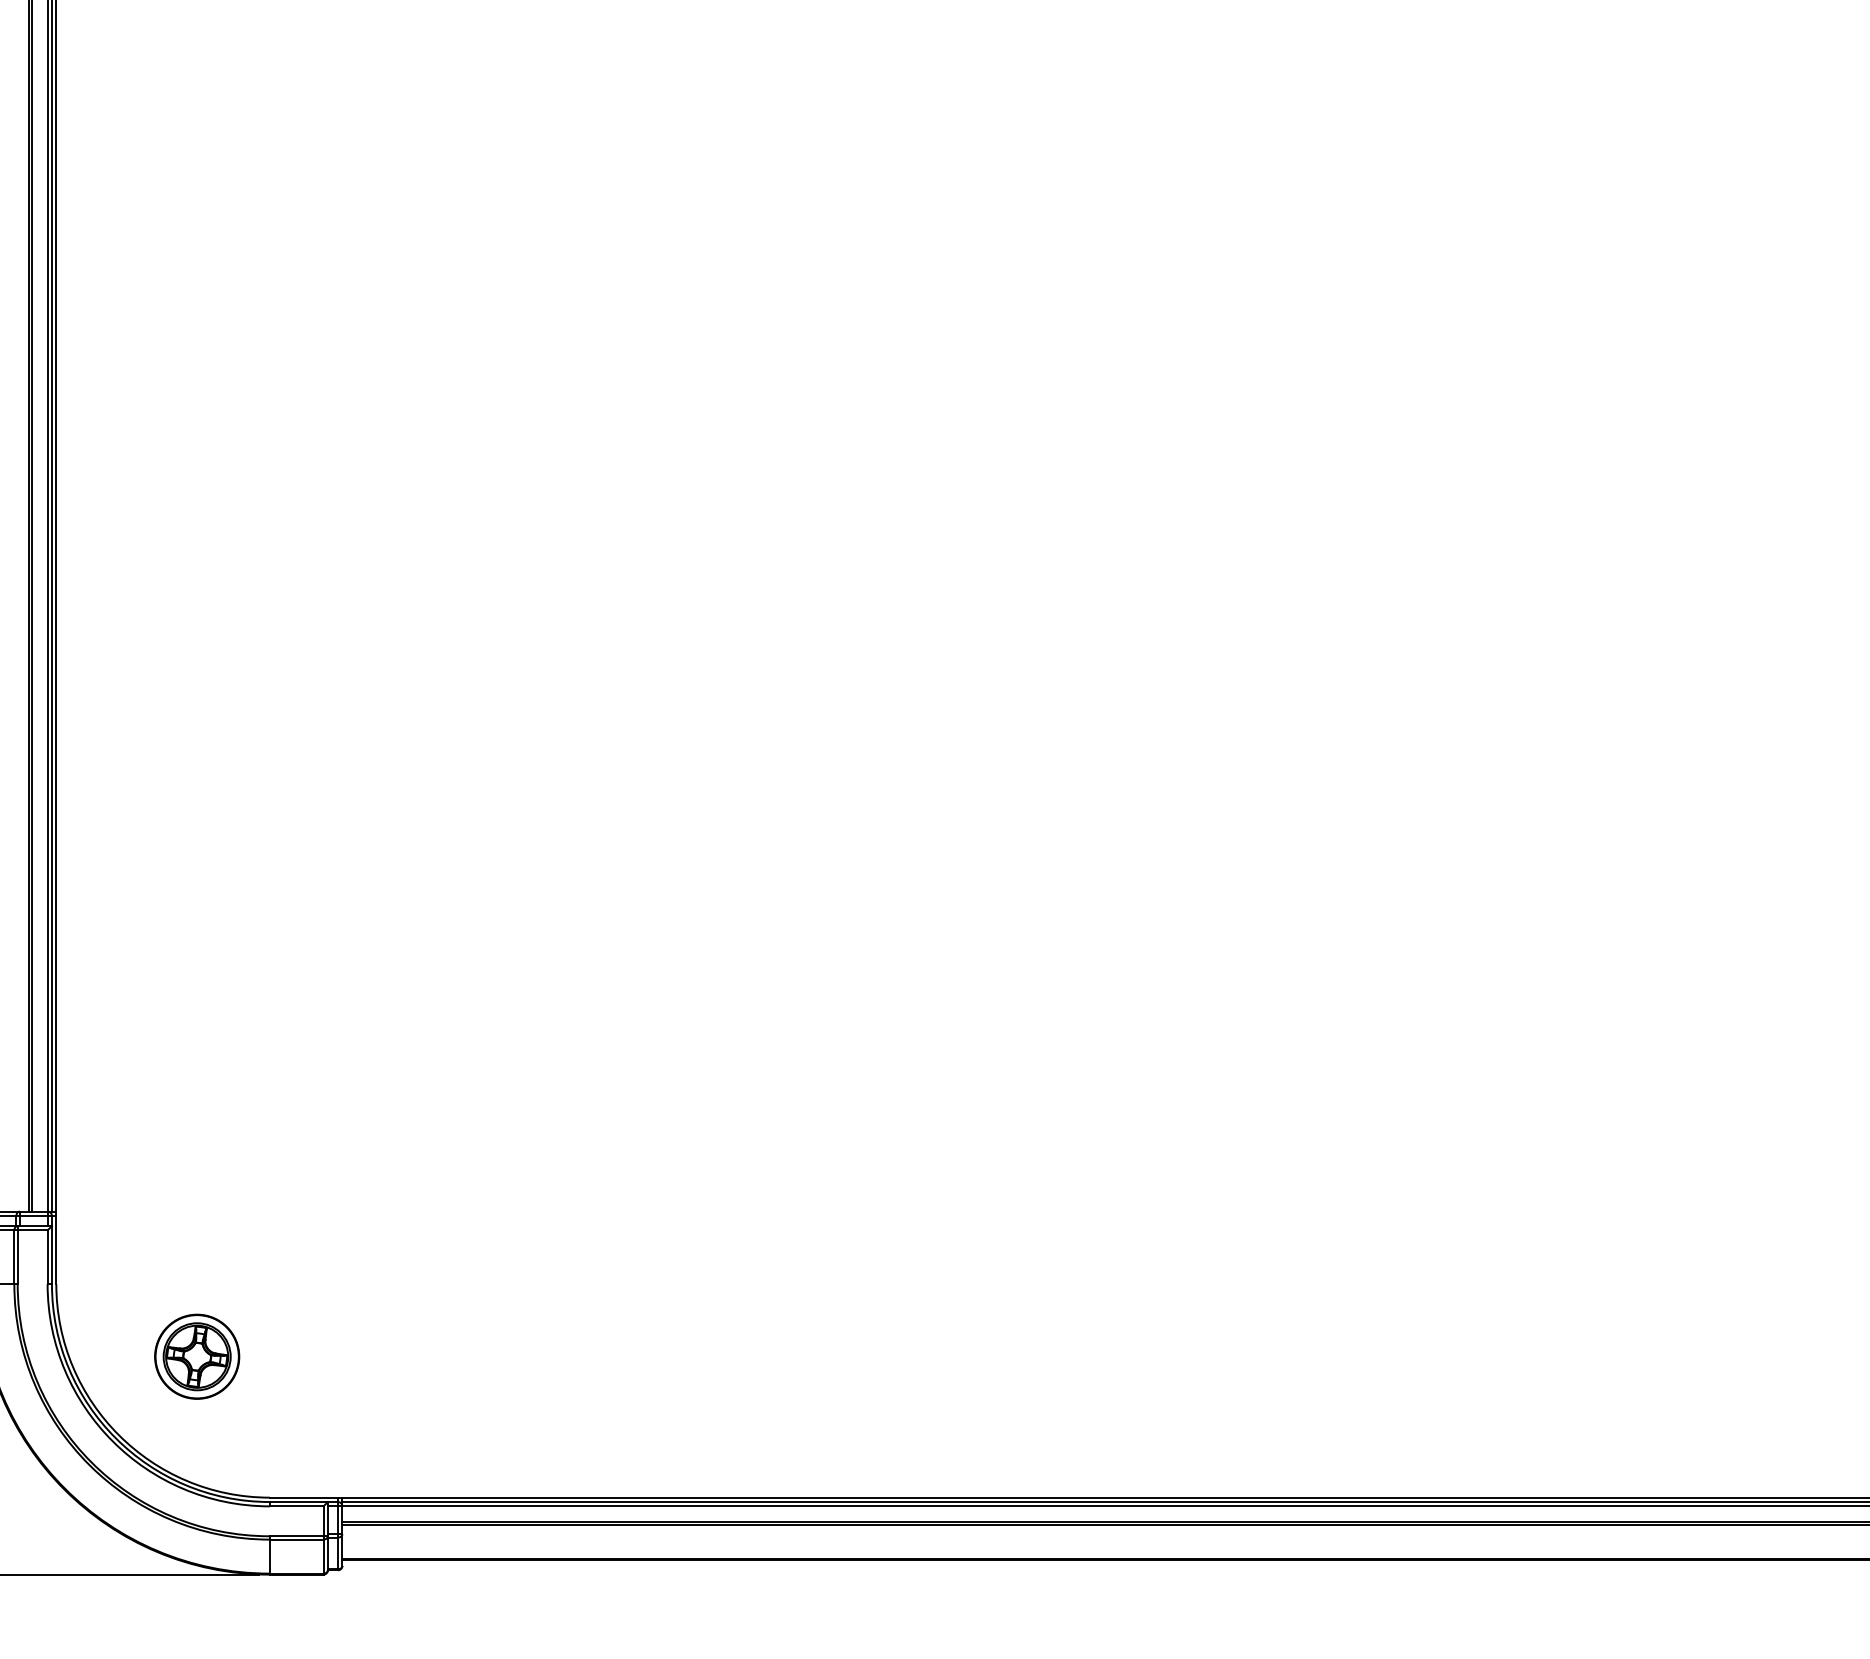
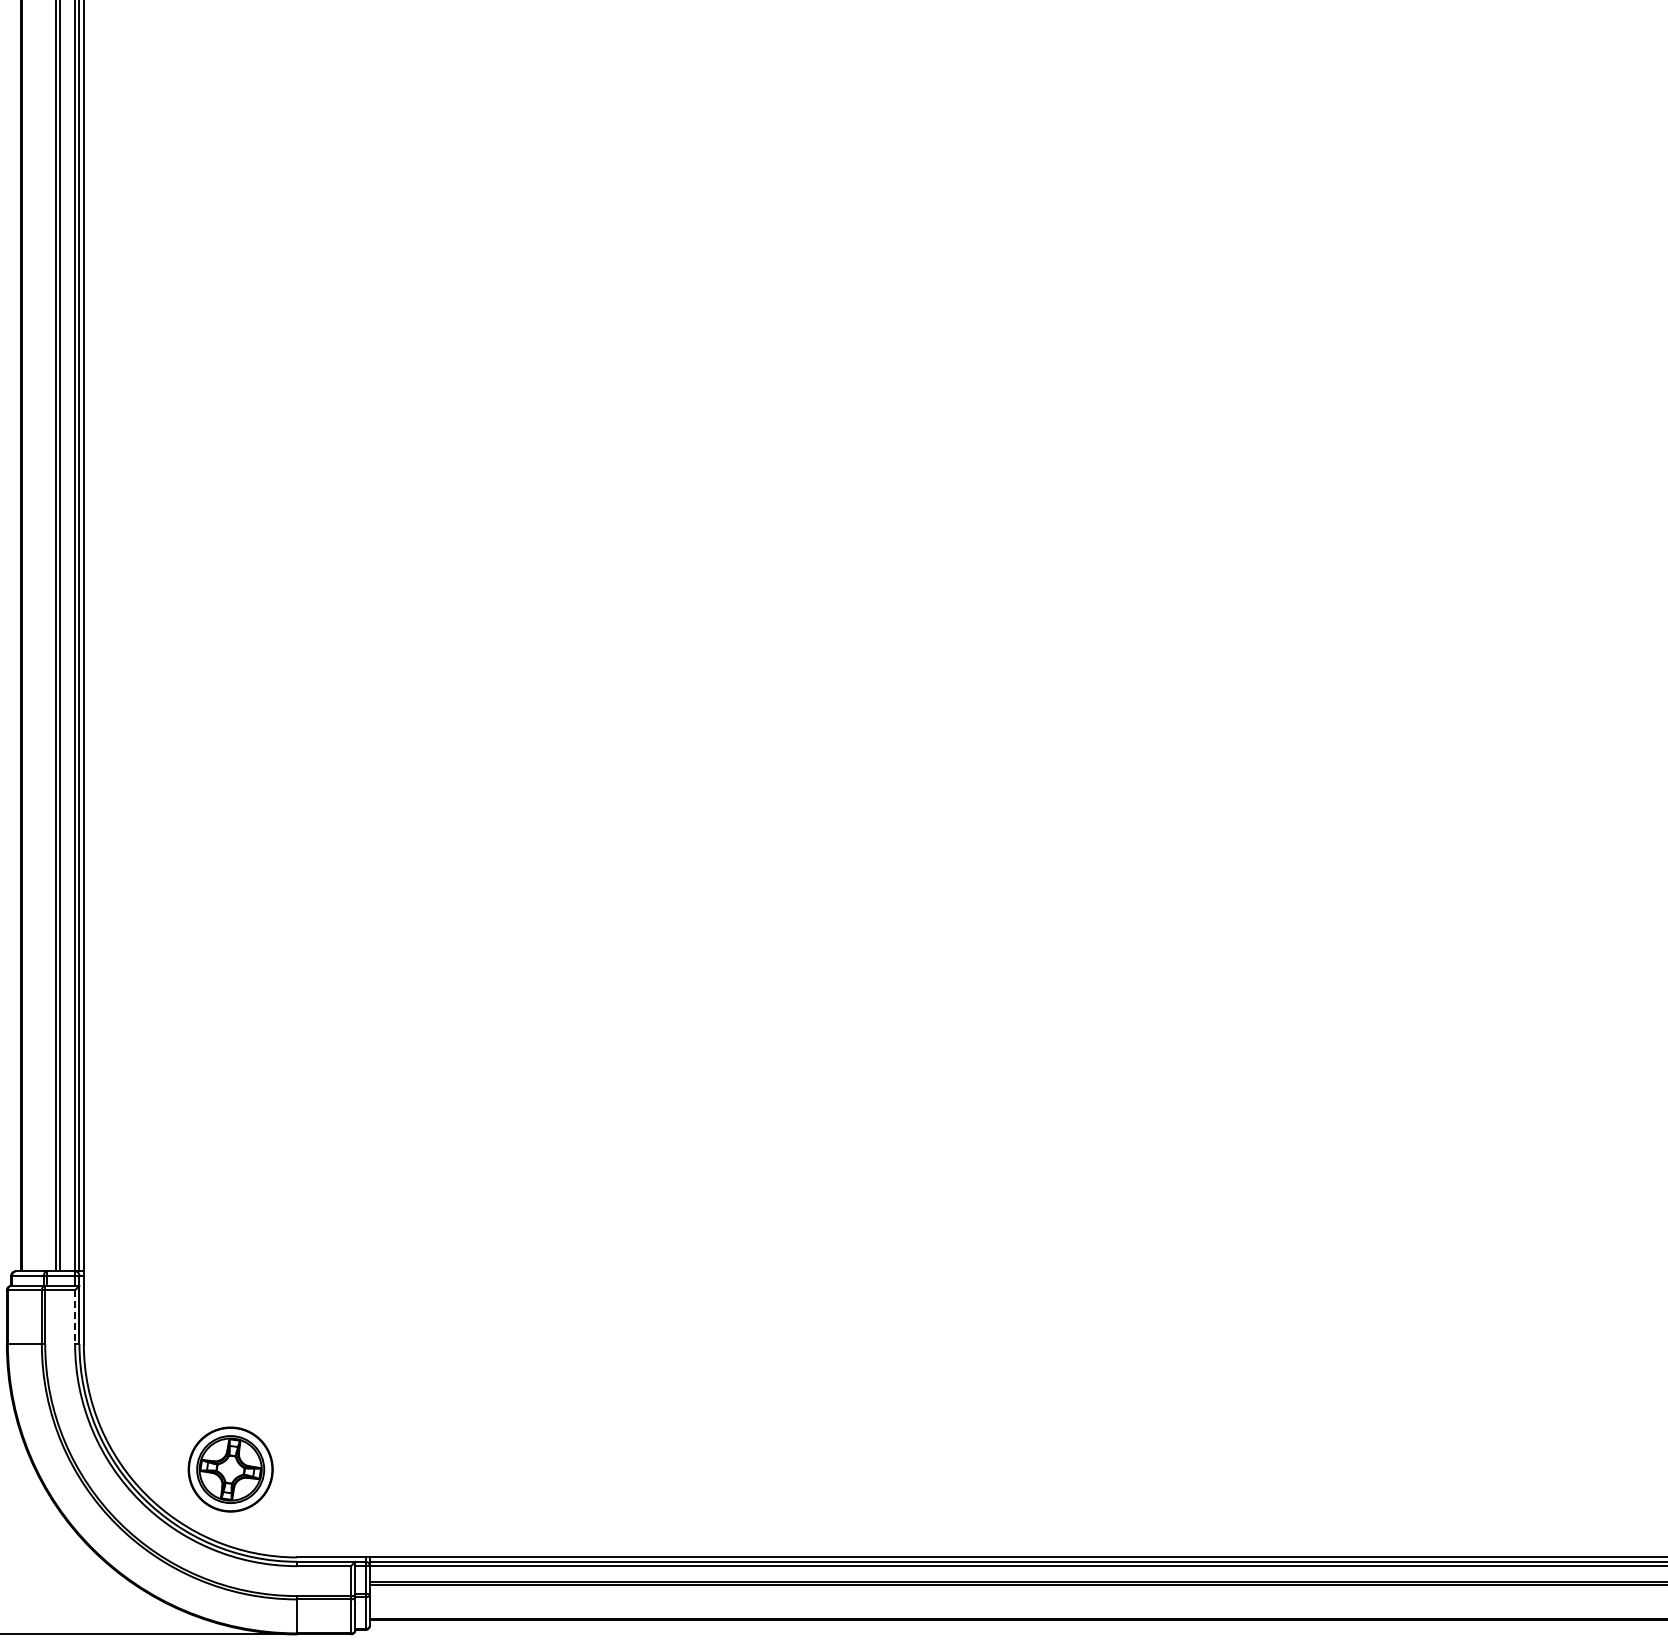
line: (47, 1257) -> (75, 1317), solid -> dashed
part: (197, 1356) -> (231, 1469), moved

